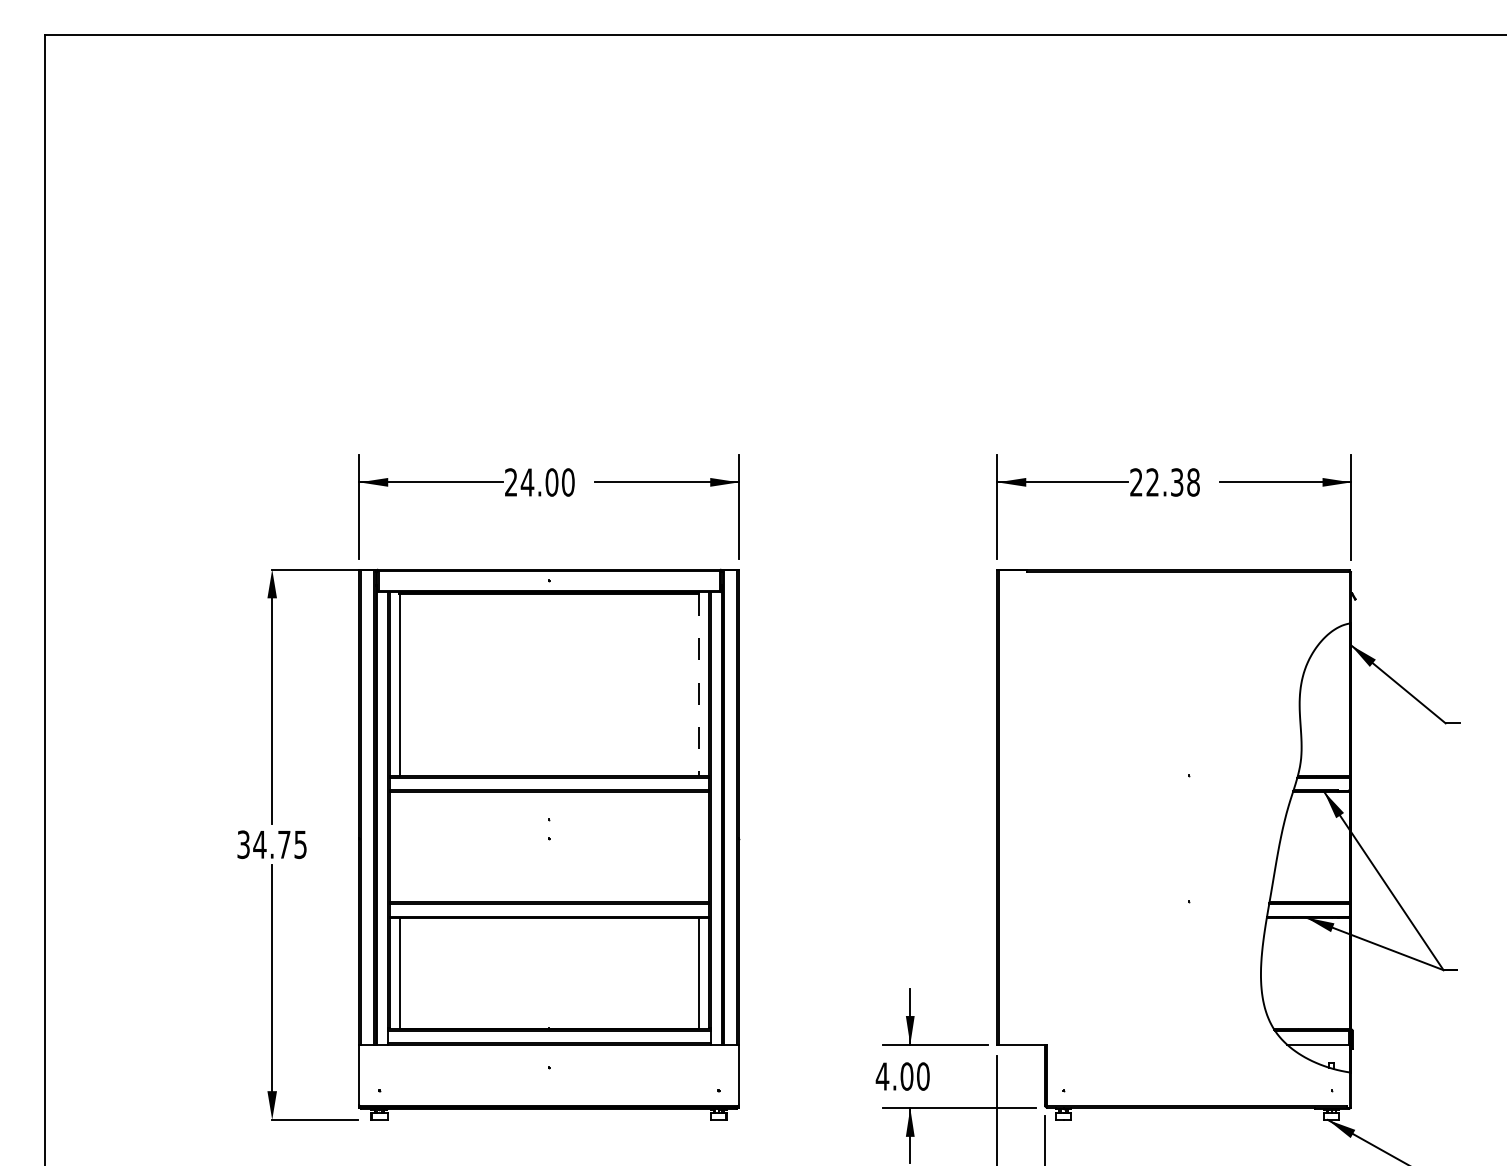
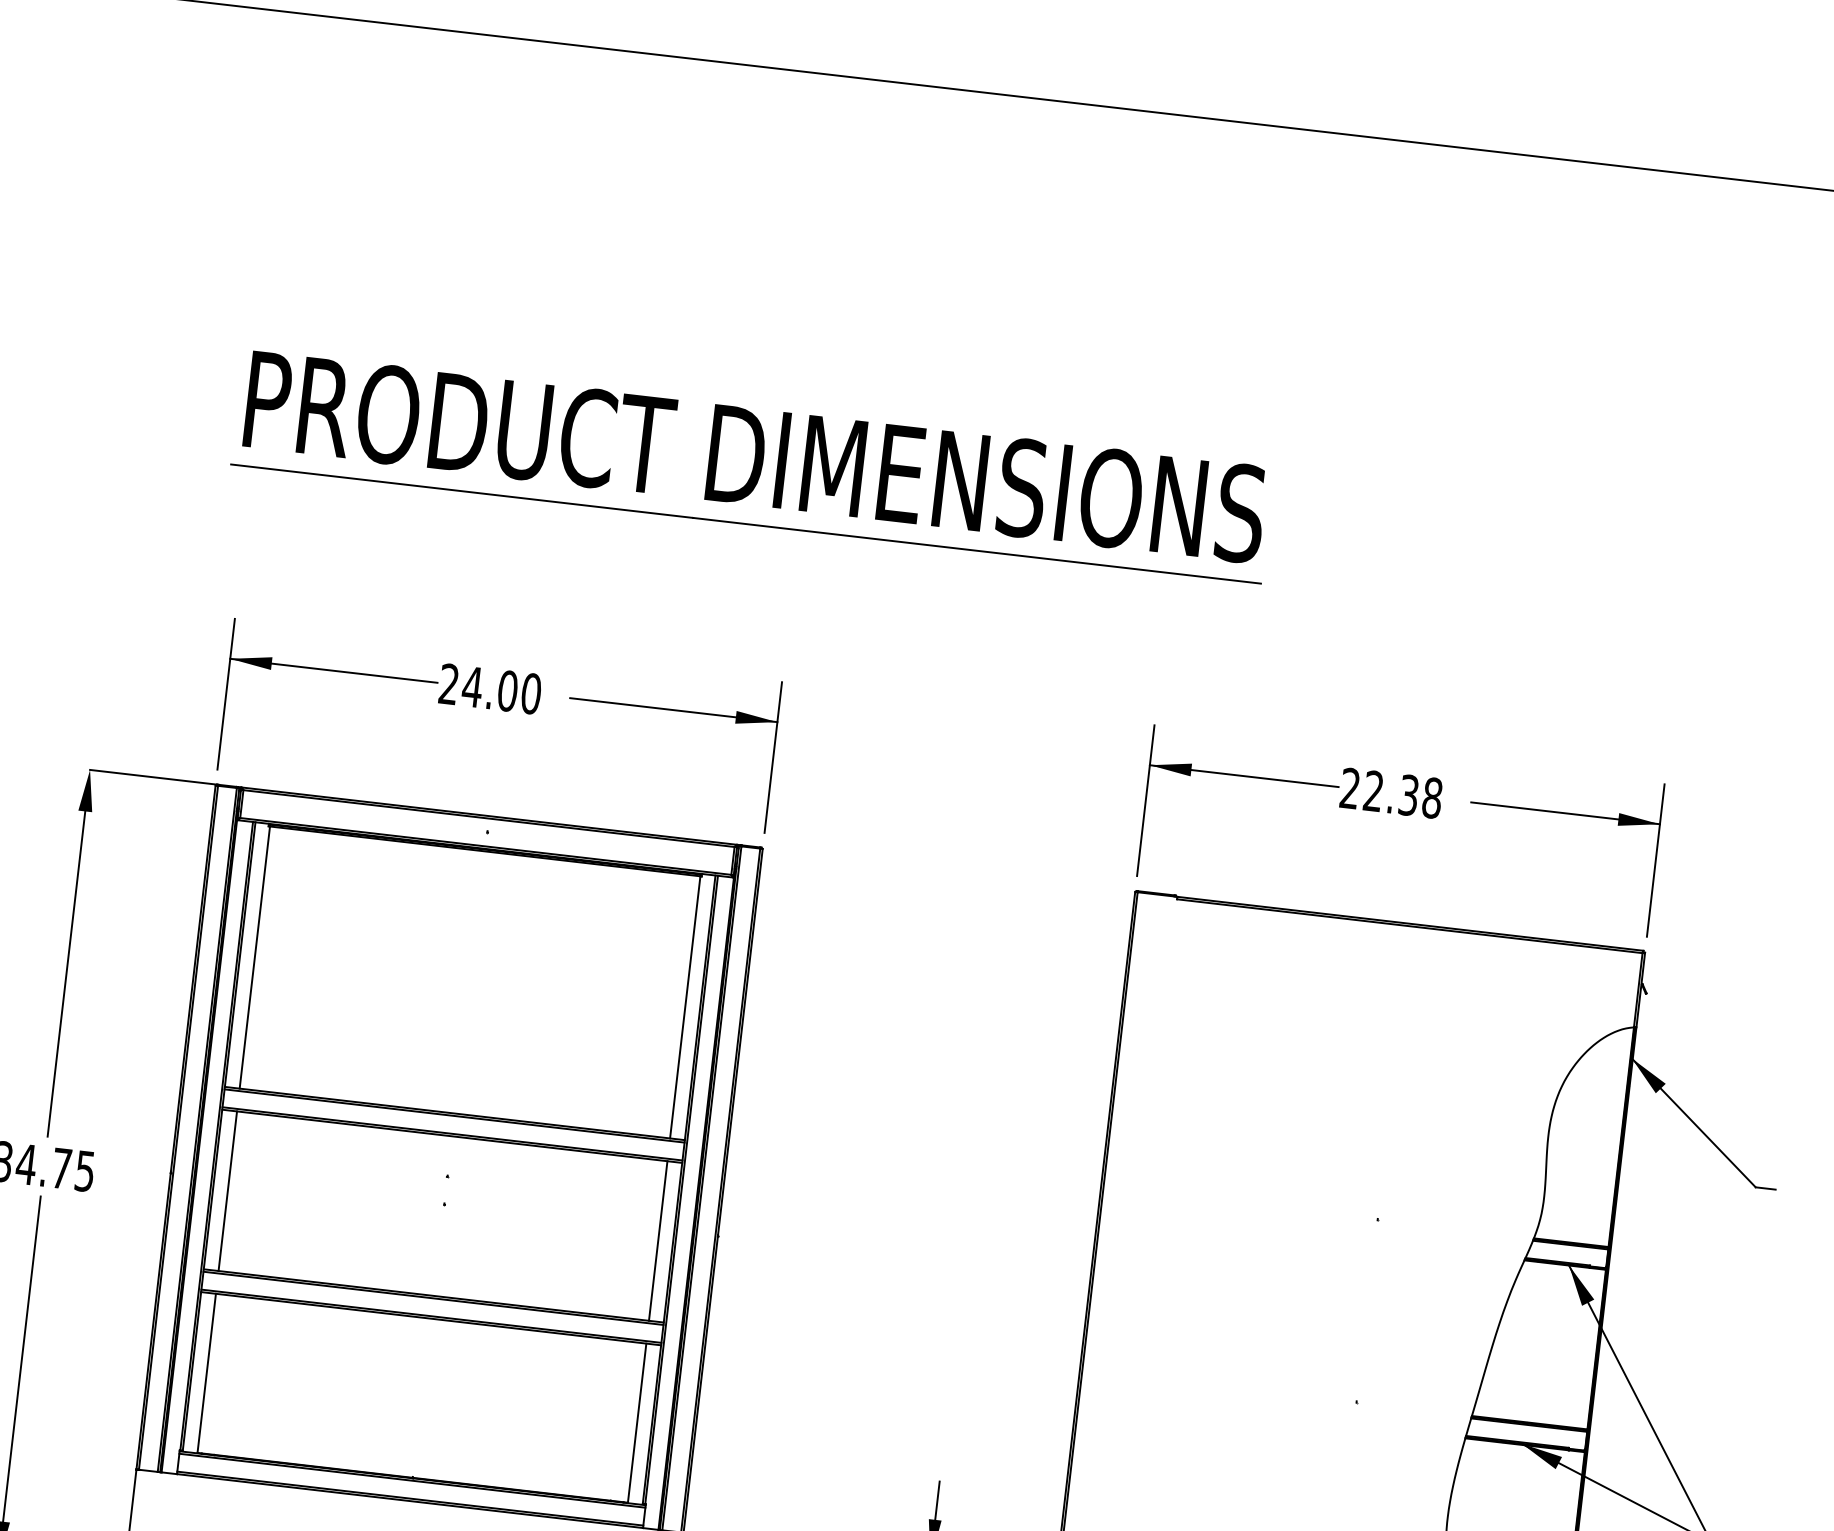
part: (701, 308) -> (752, 465), added
line: (698, 684) -> (685, 1006), dashed -> solid
line: (399, 846) -> (227, 1190), added
line: (698, 846) -> (658, 1240), added

